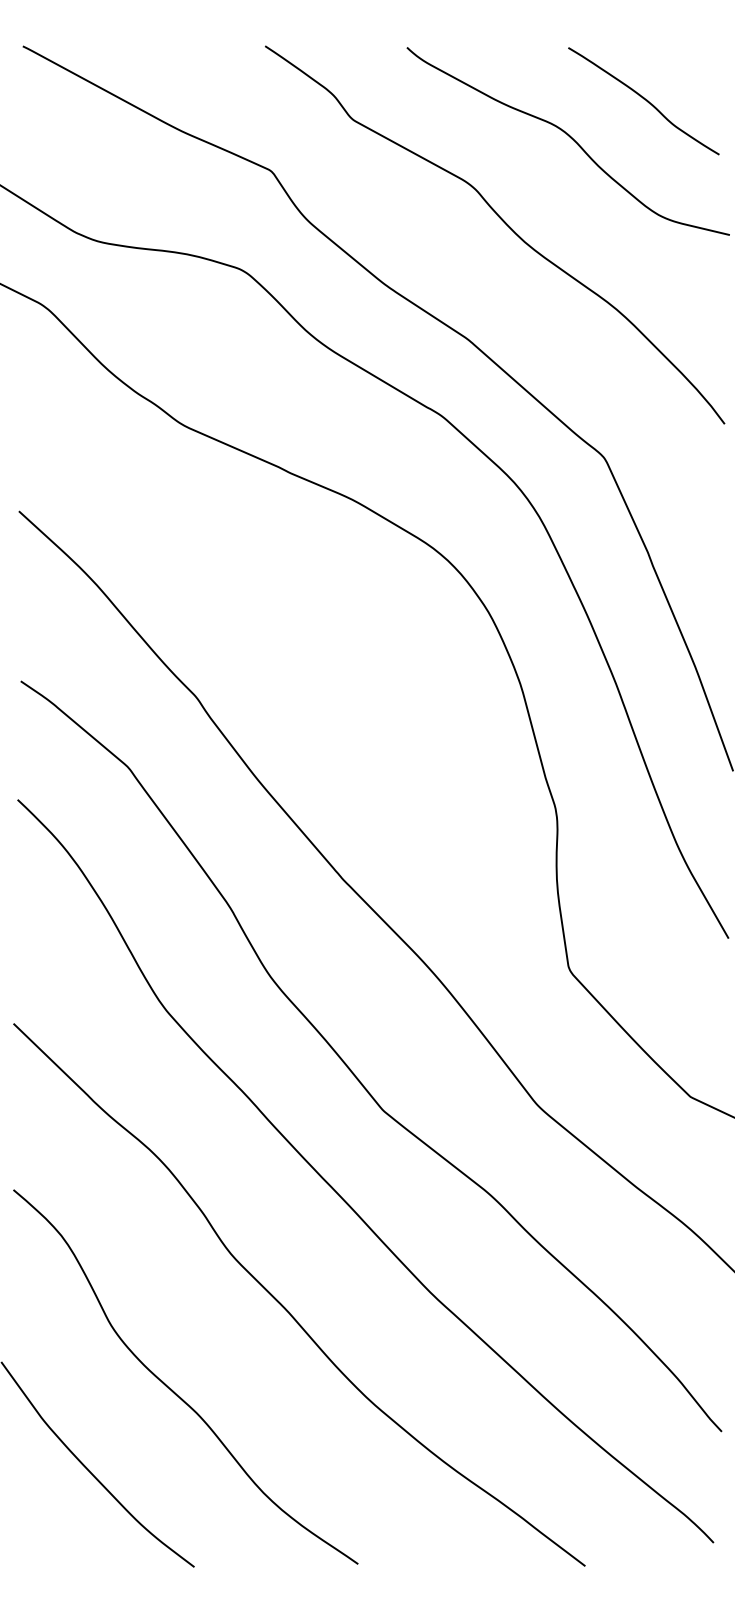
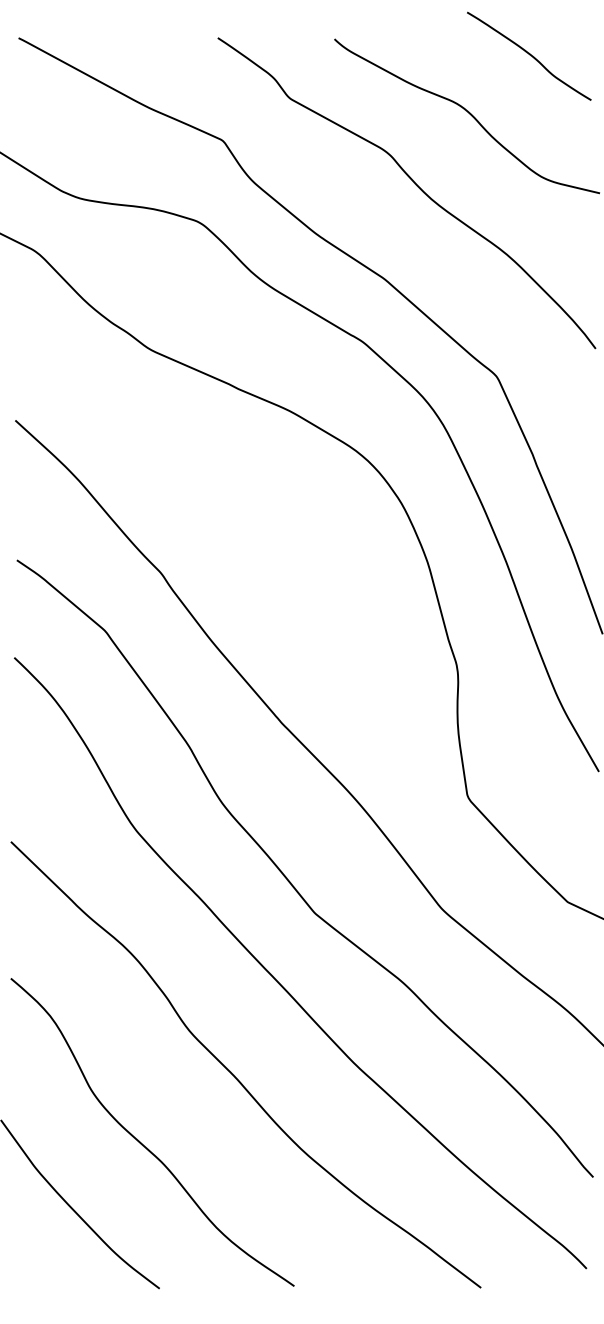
curve: (644, 100) -> (529, 55), moved

